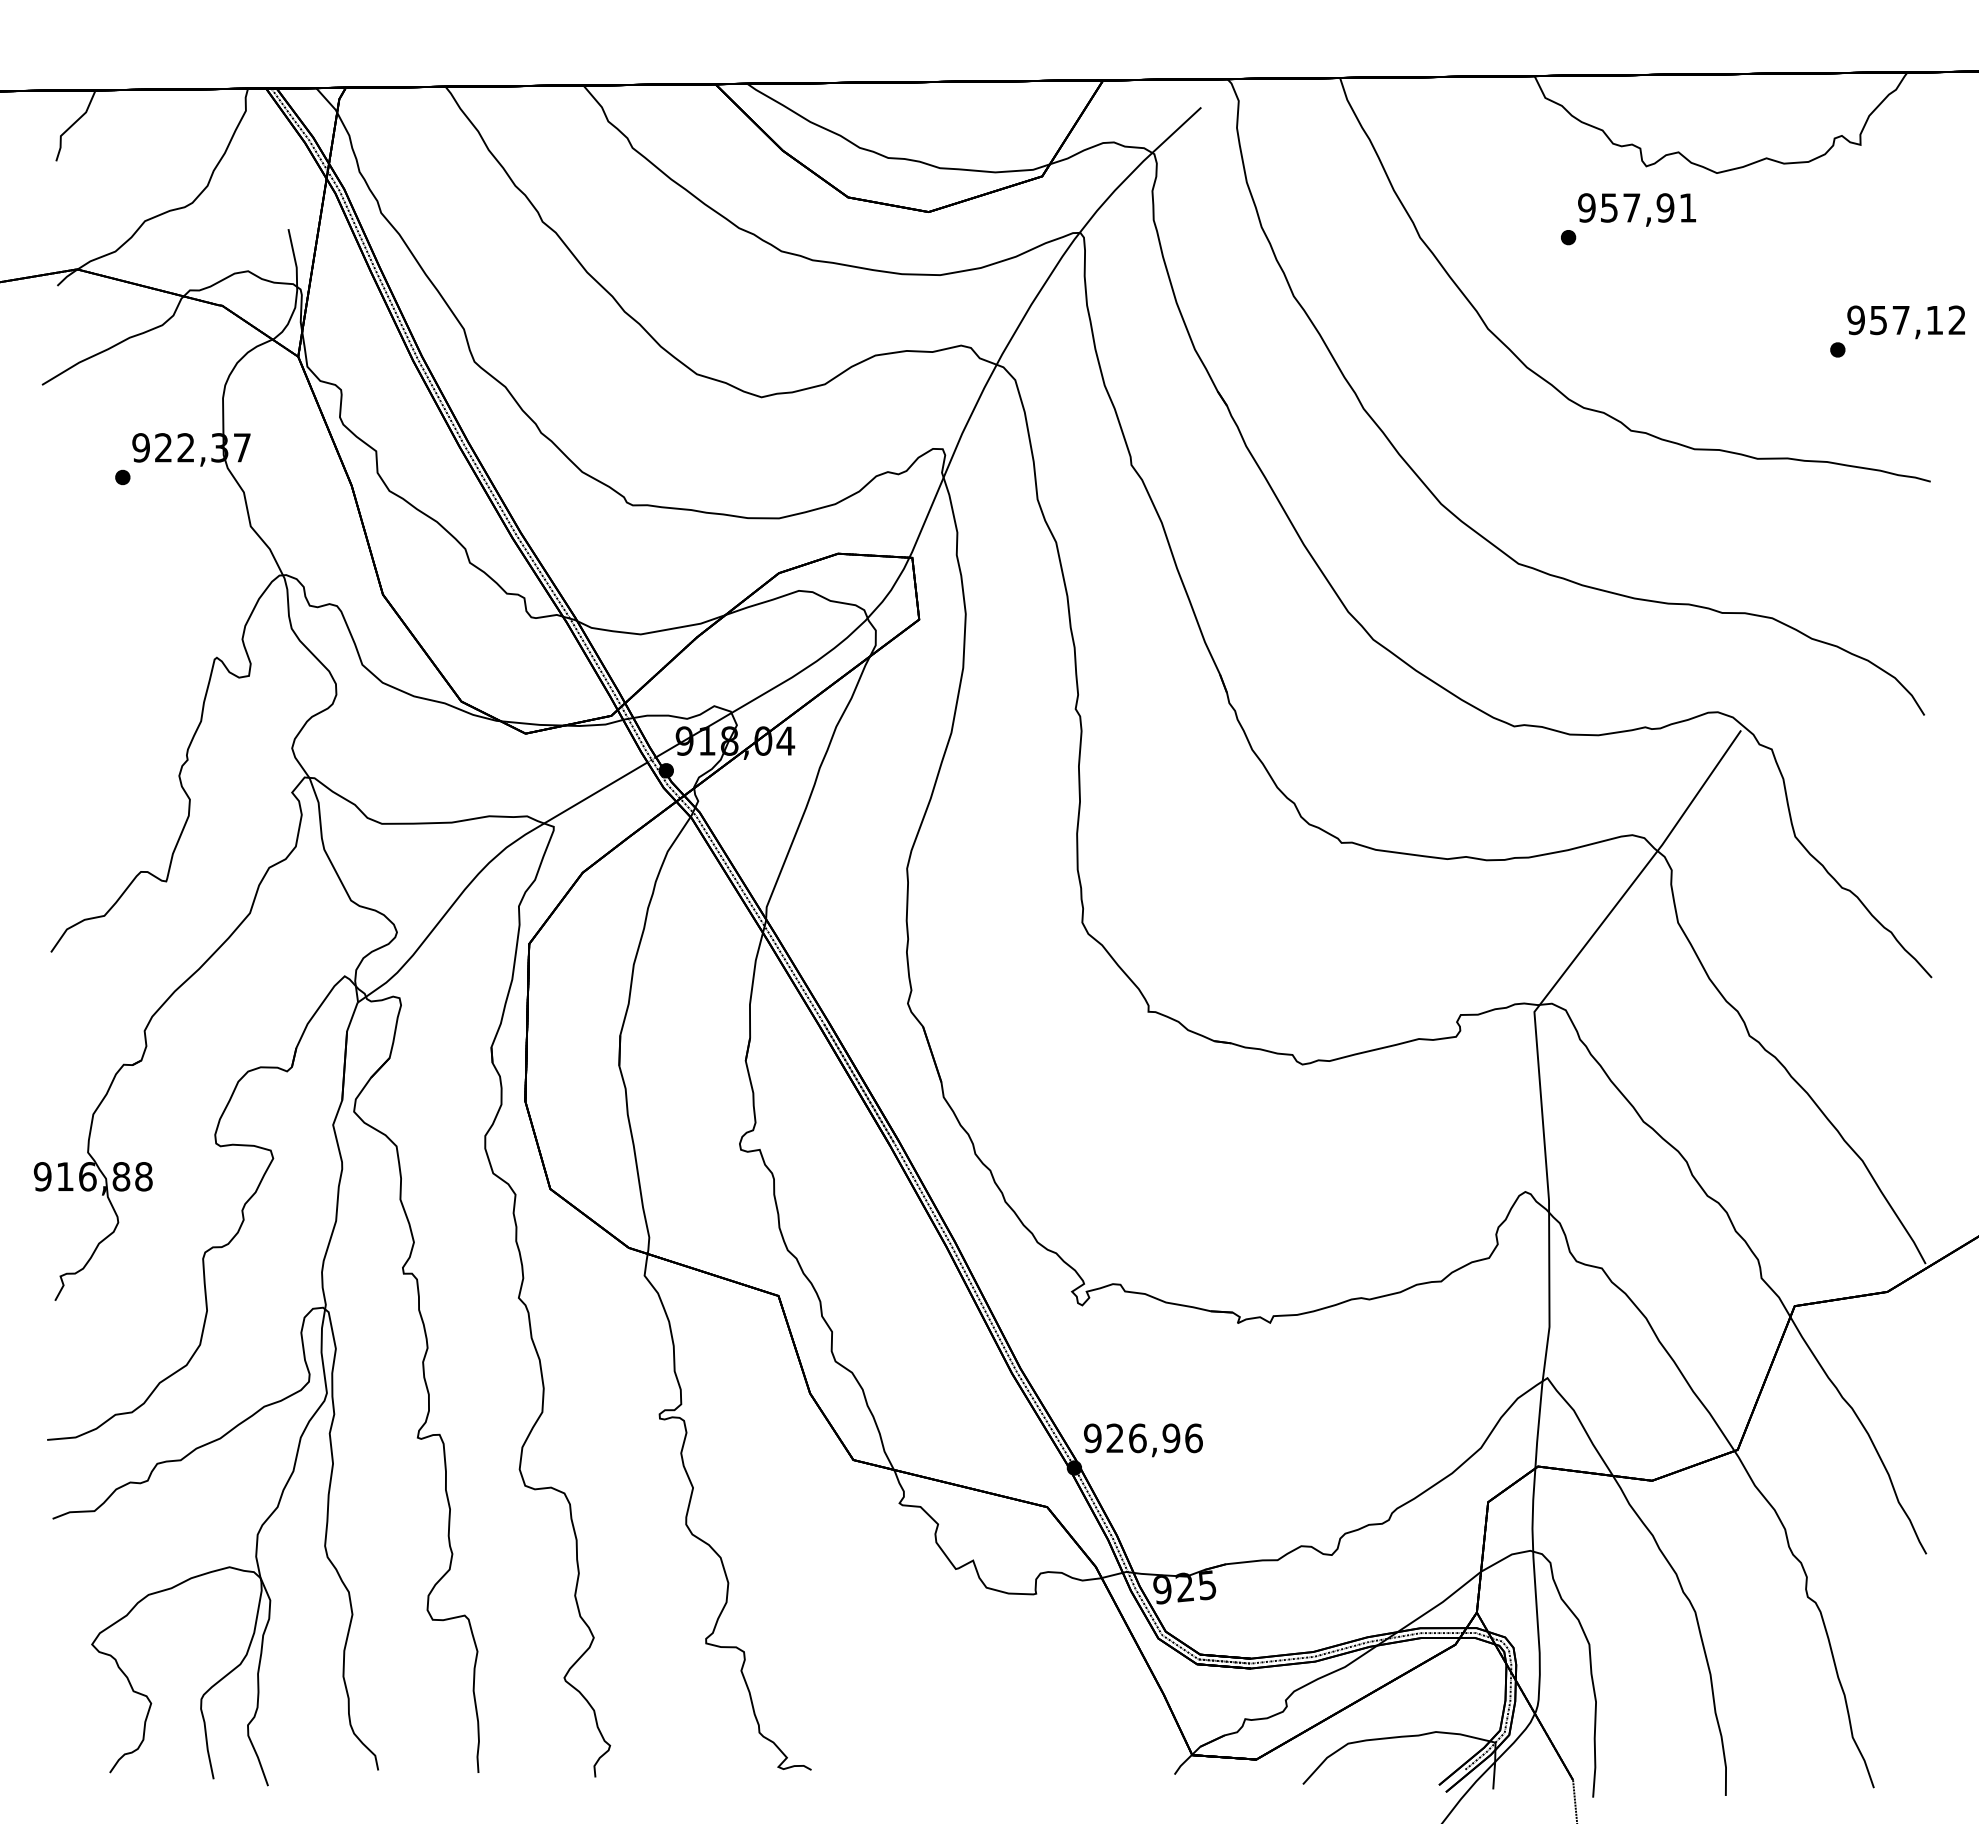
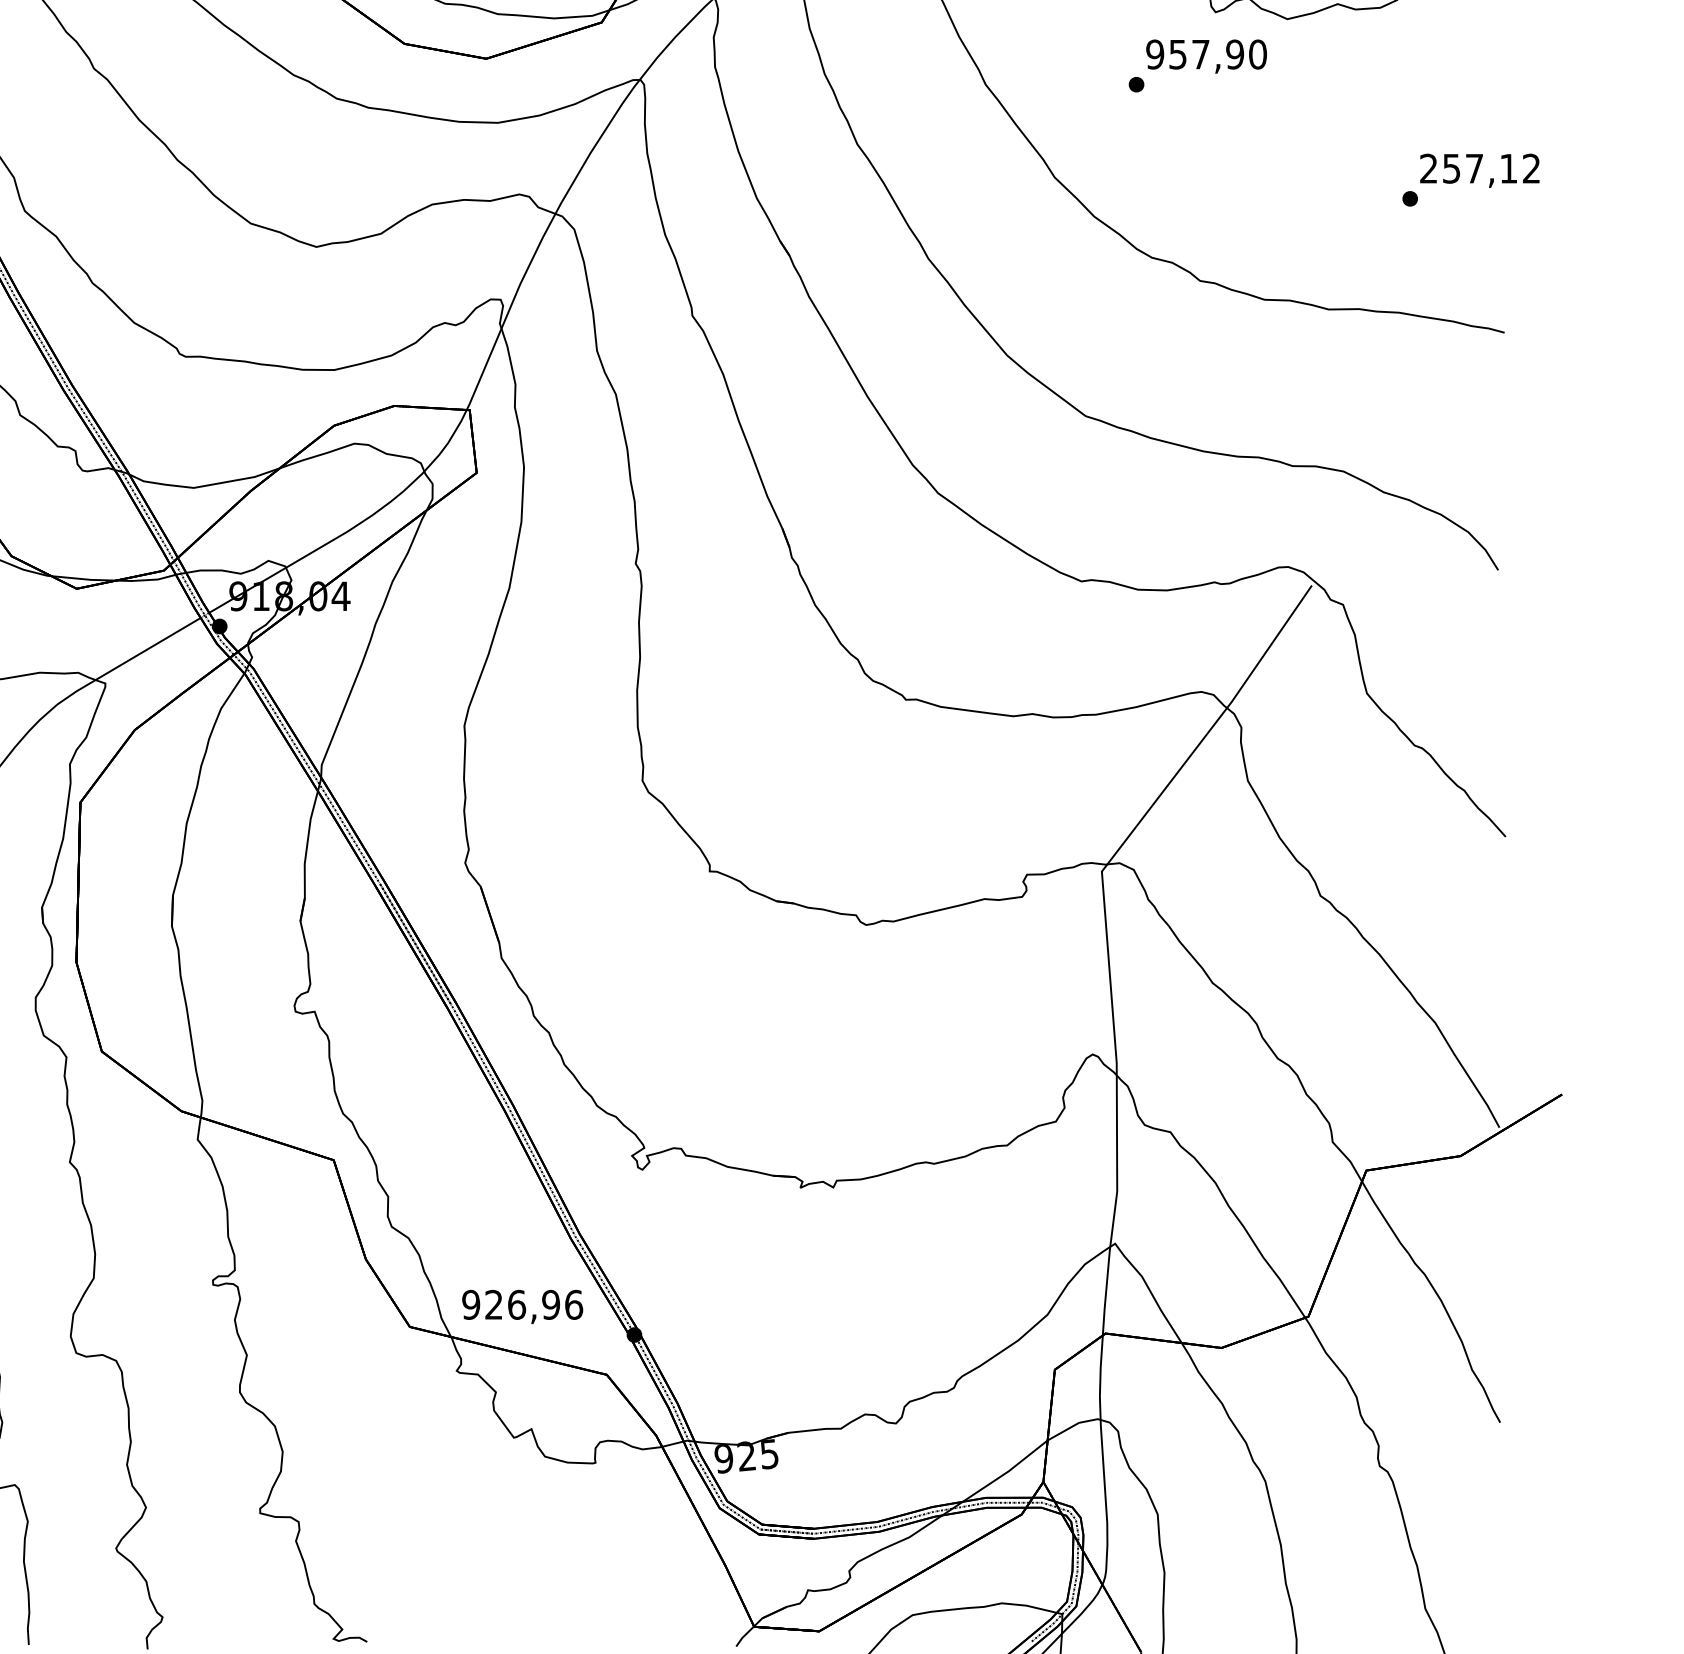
text: (1687, 207) -> (1257, 54), 957,91 -> 957,90
text: (1855, 320) -> (1428, 168), 957,12 -> 257,12
text: (1143, 1440) -> (522, 1307), moved

